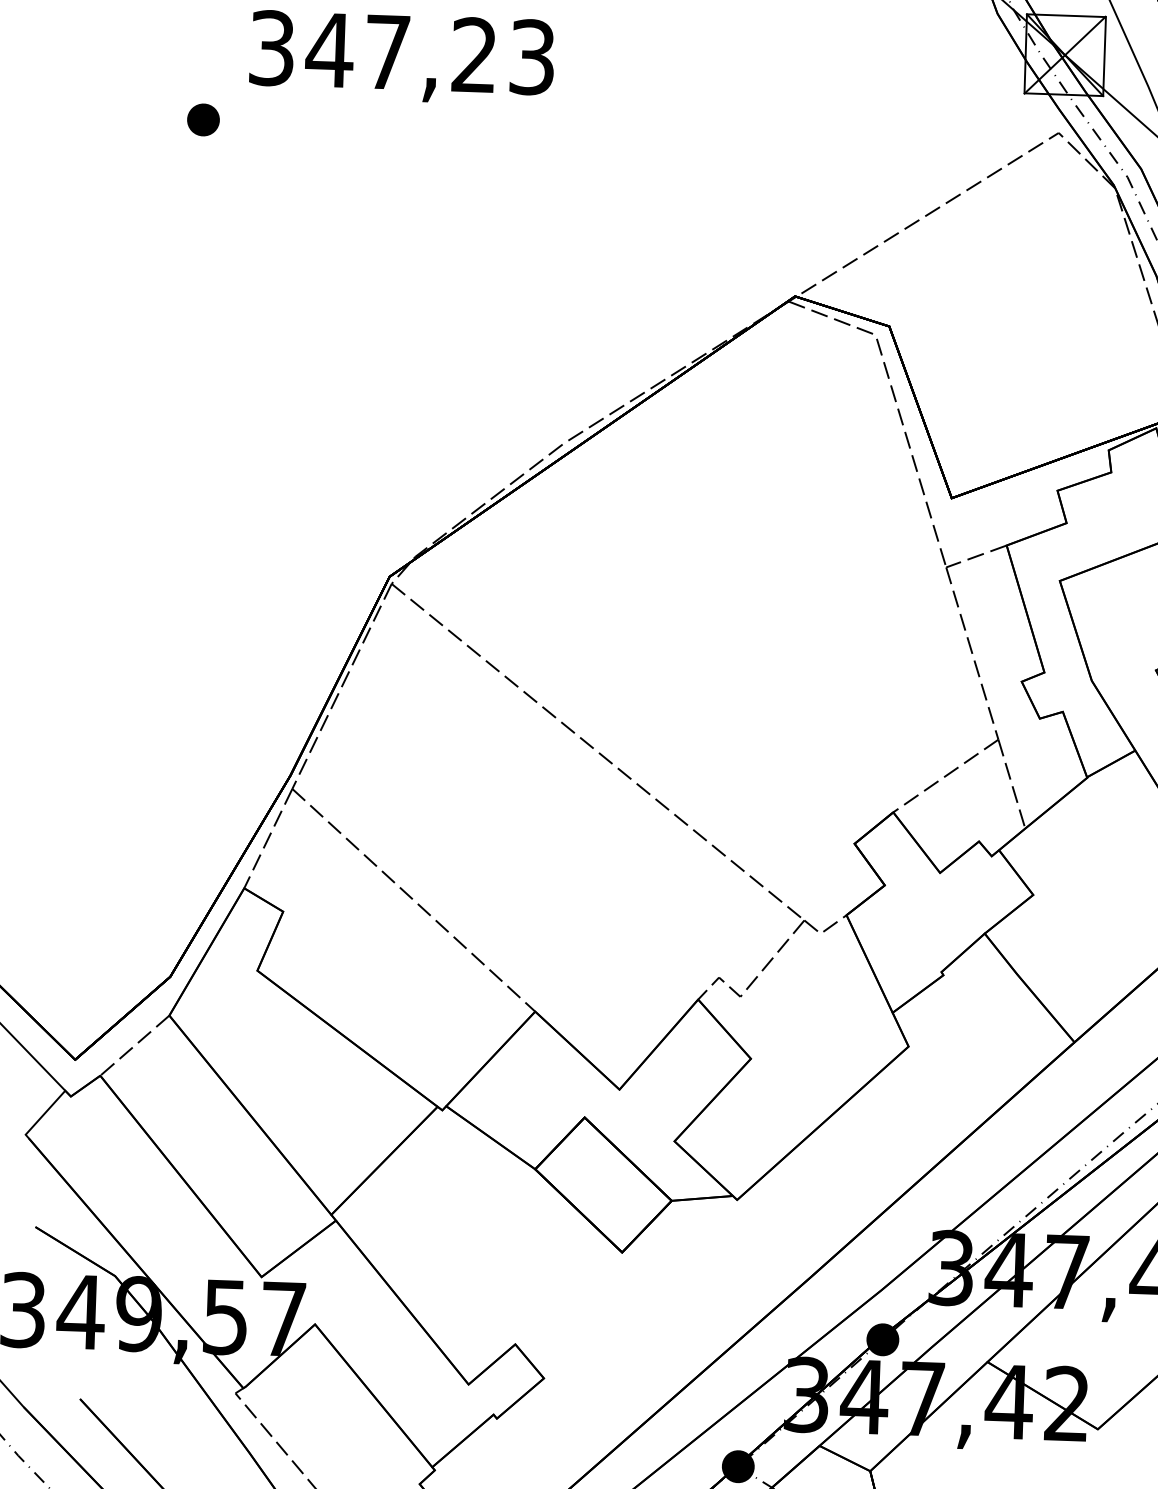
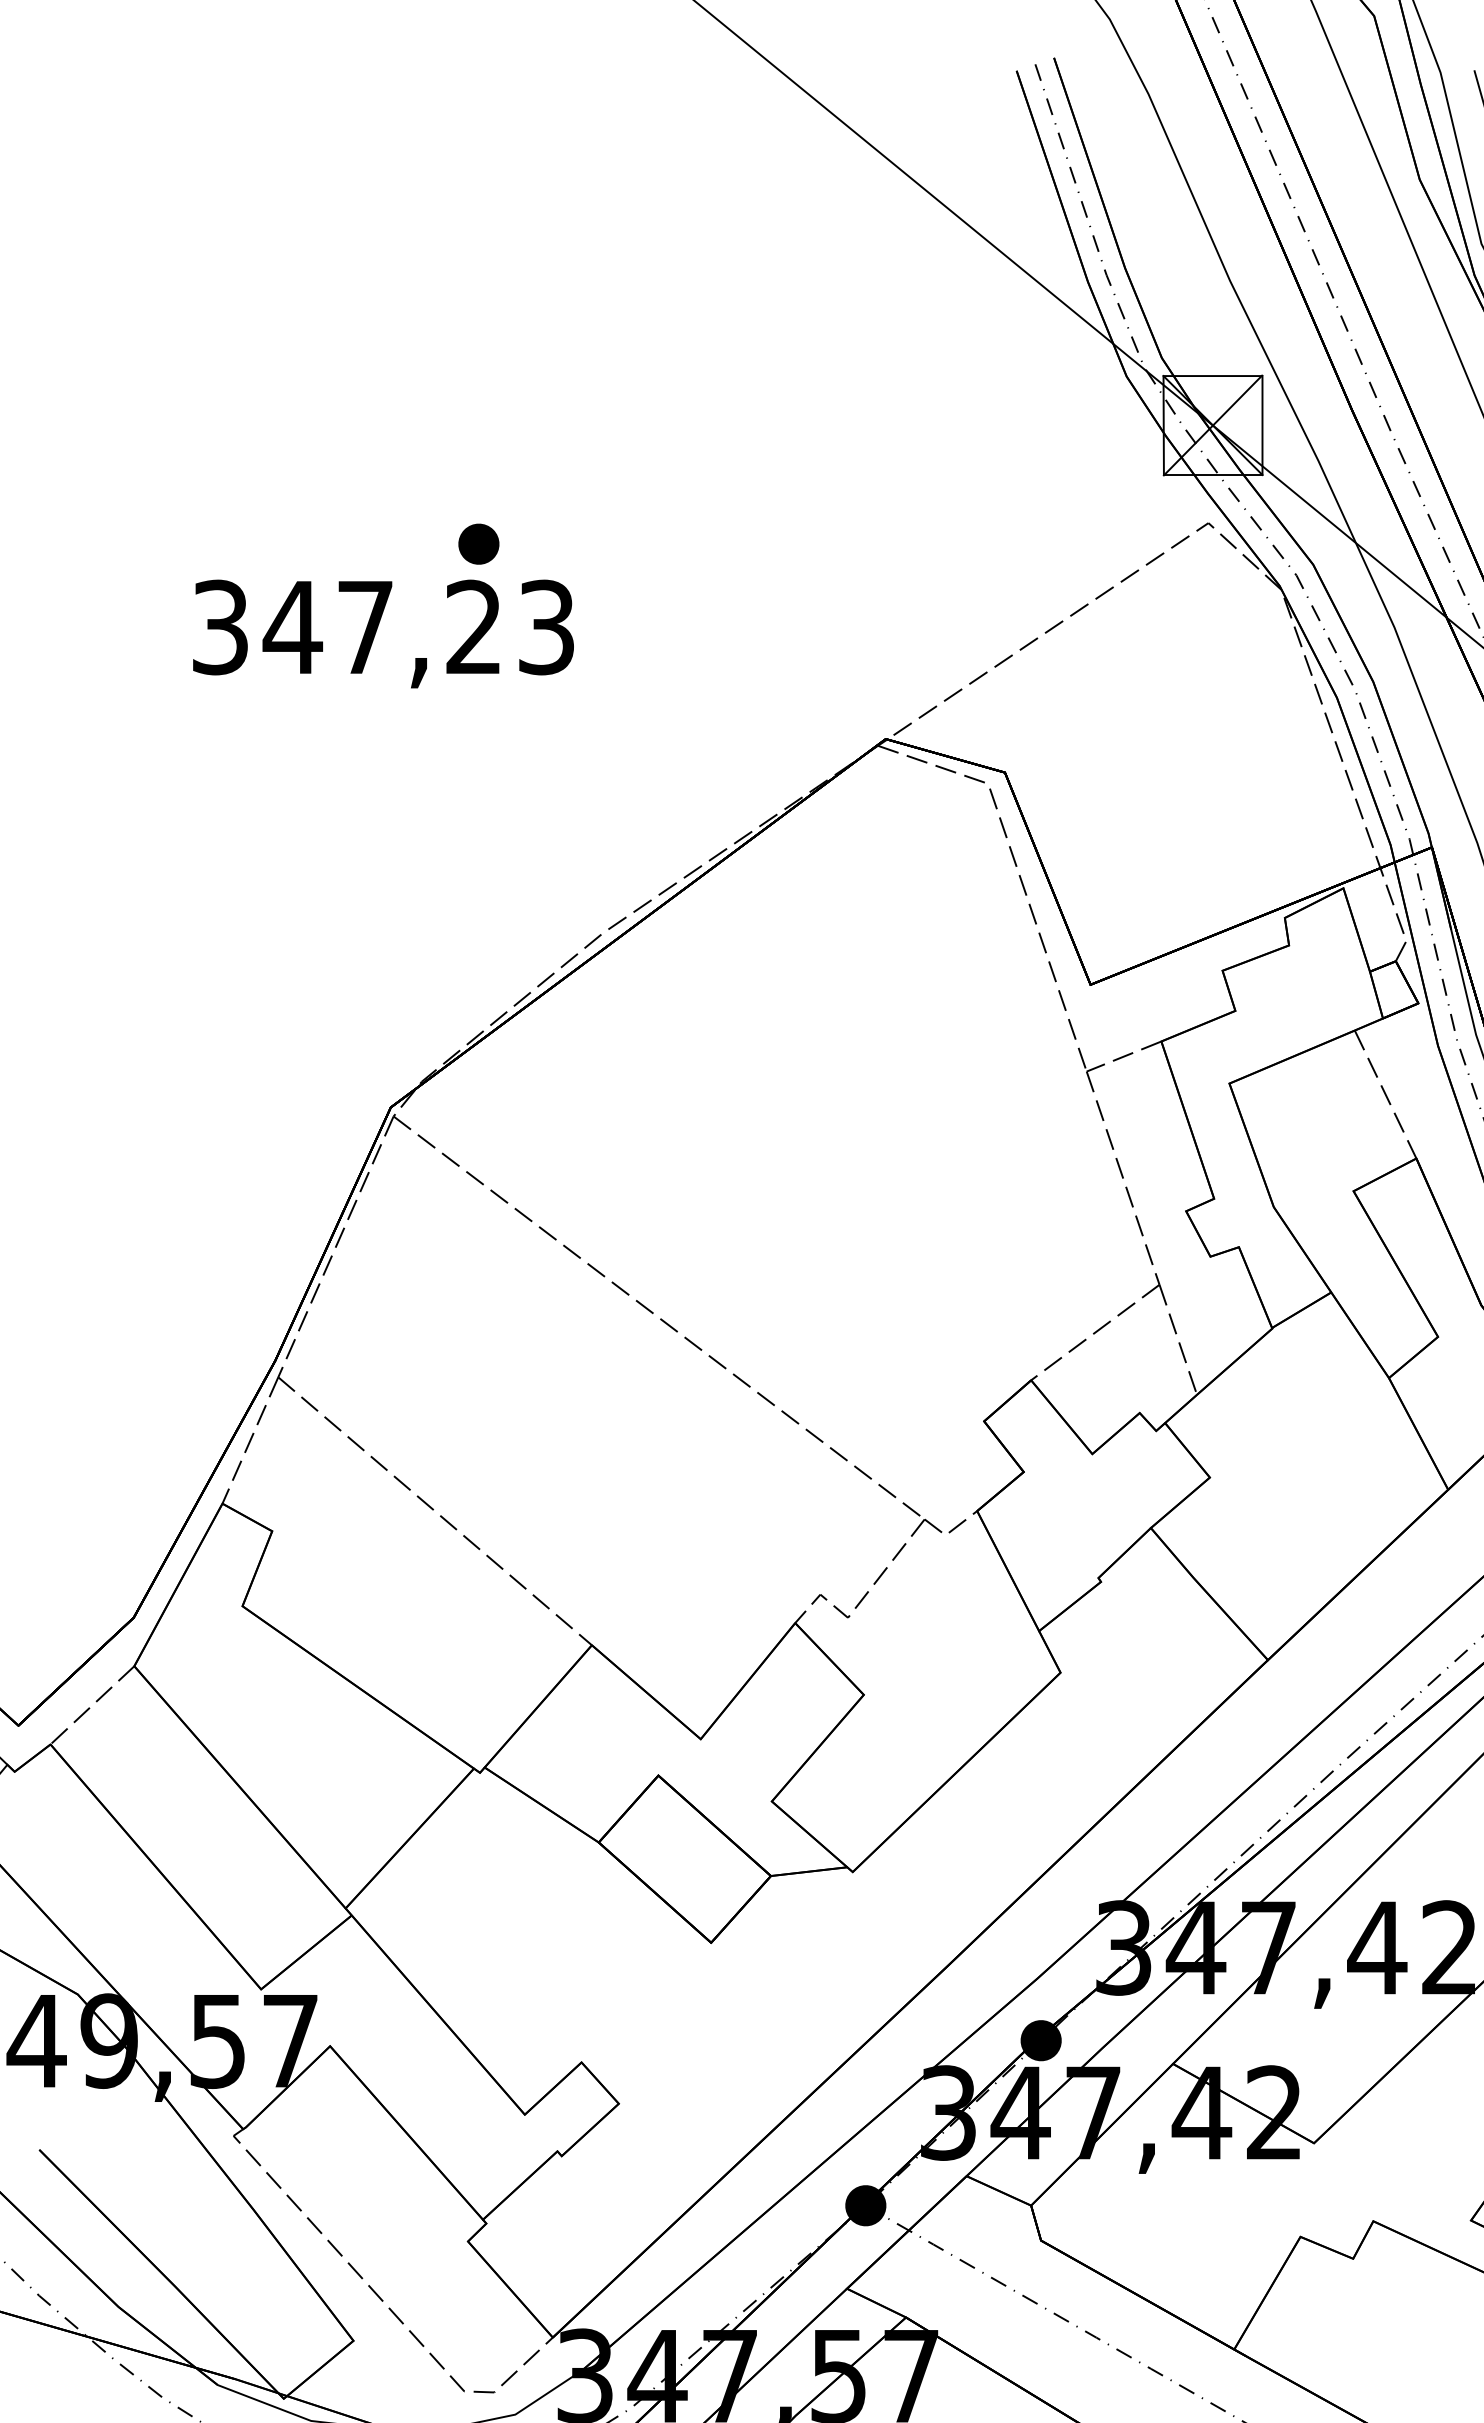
text: (401, 57) -> (383, 633), moved
part: (203, 119) -> (478, 543), moved

